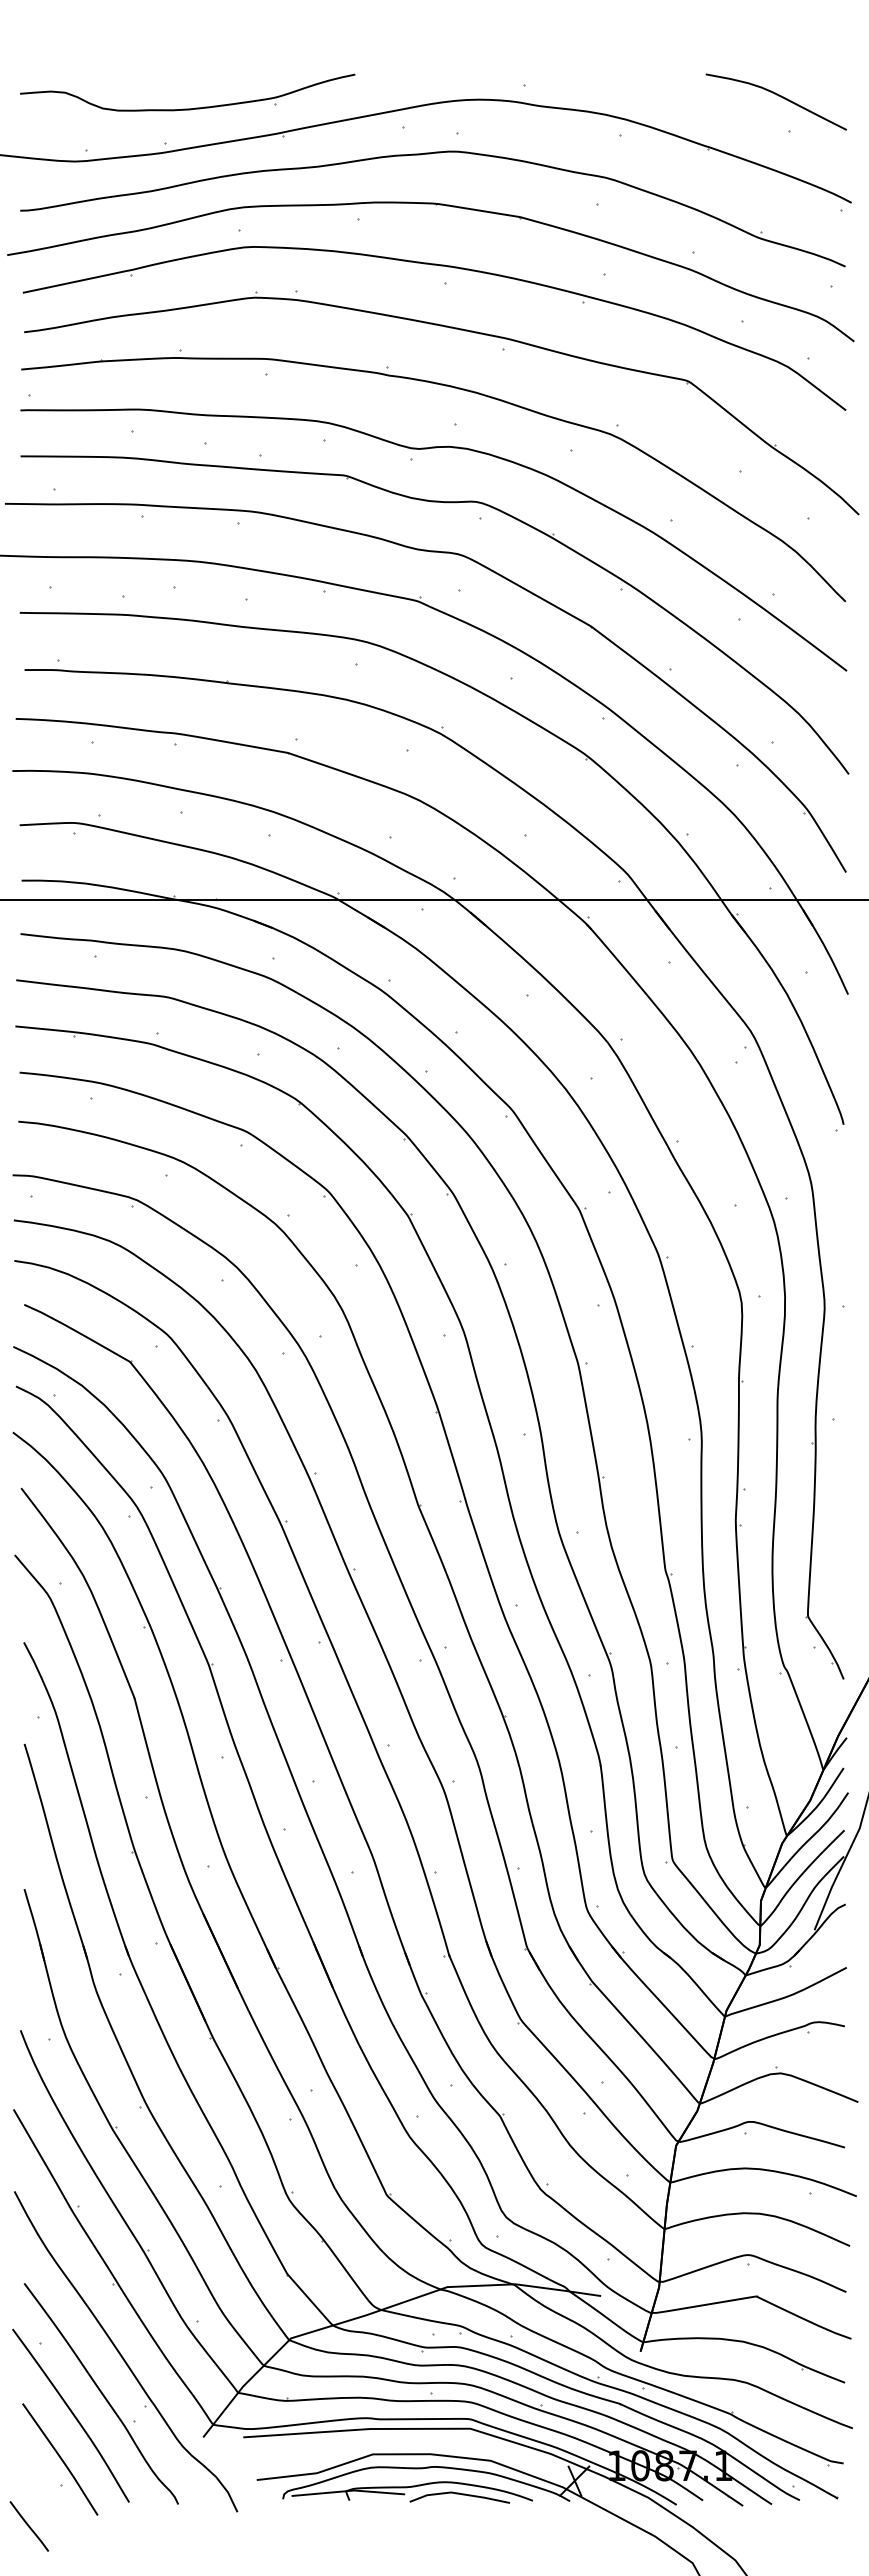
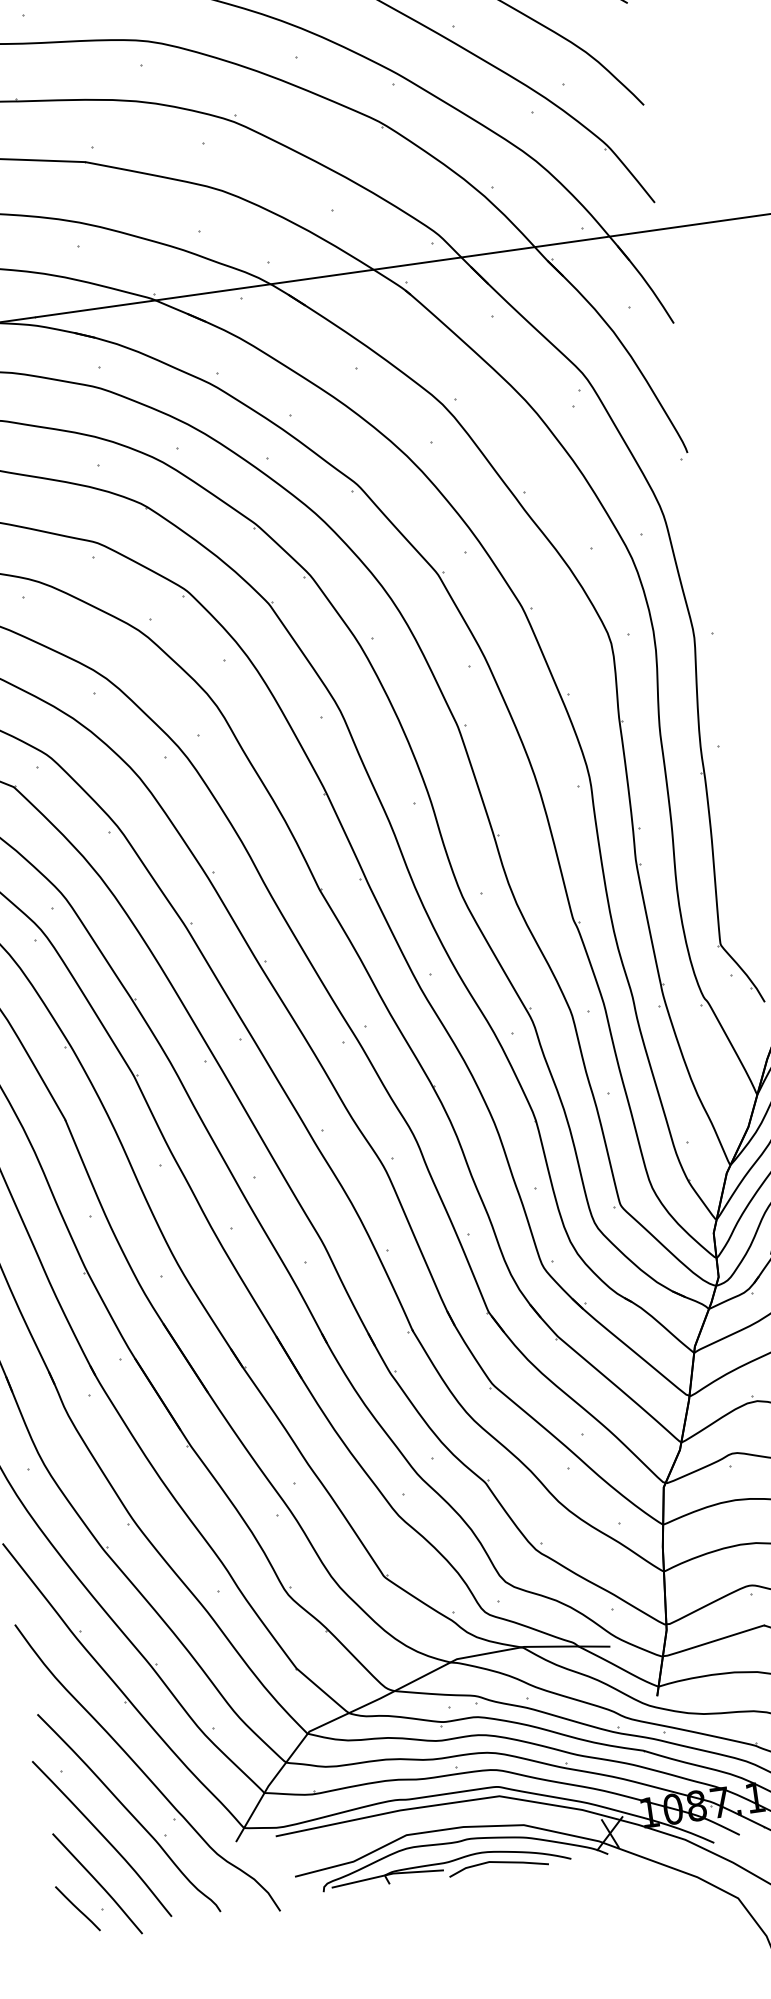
line: (29, 2526) -> (78, 1908), moved

